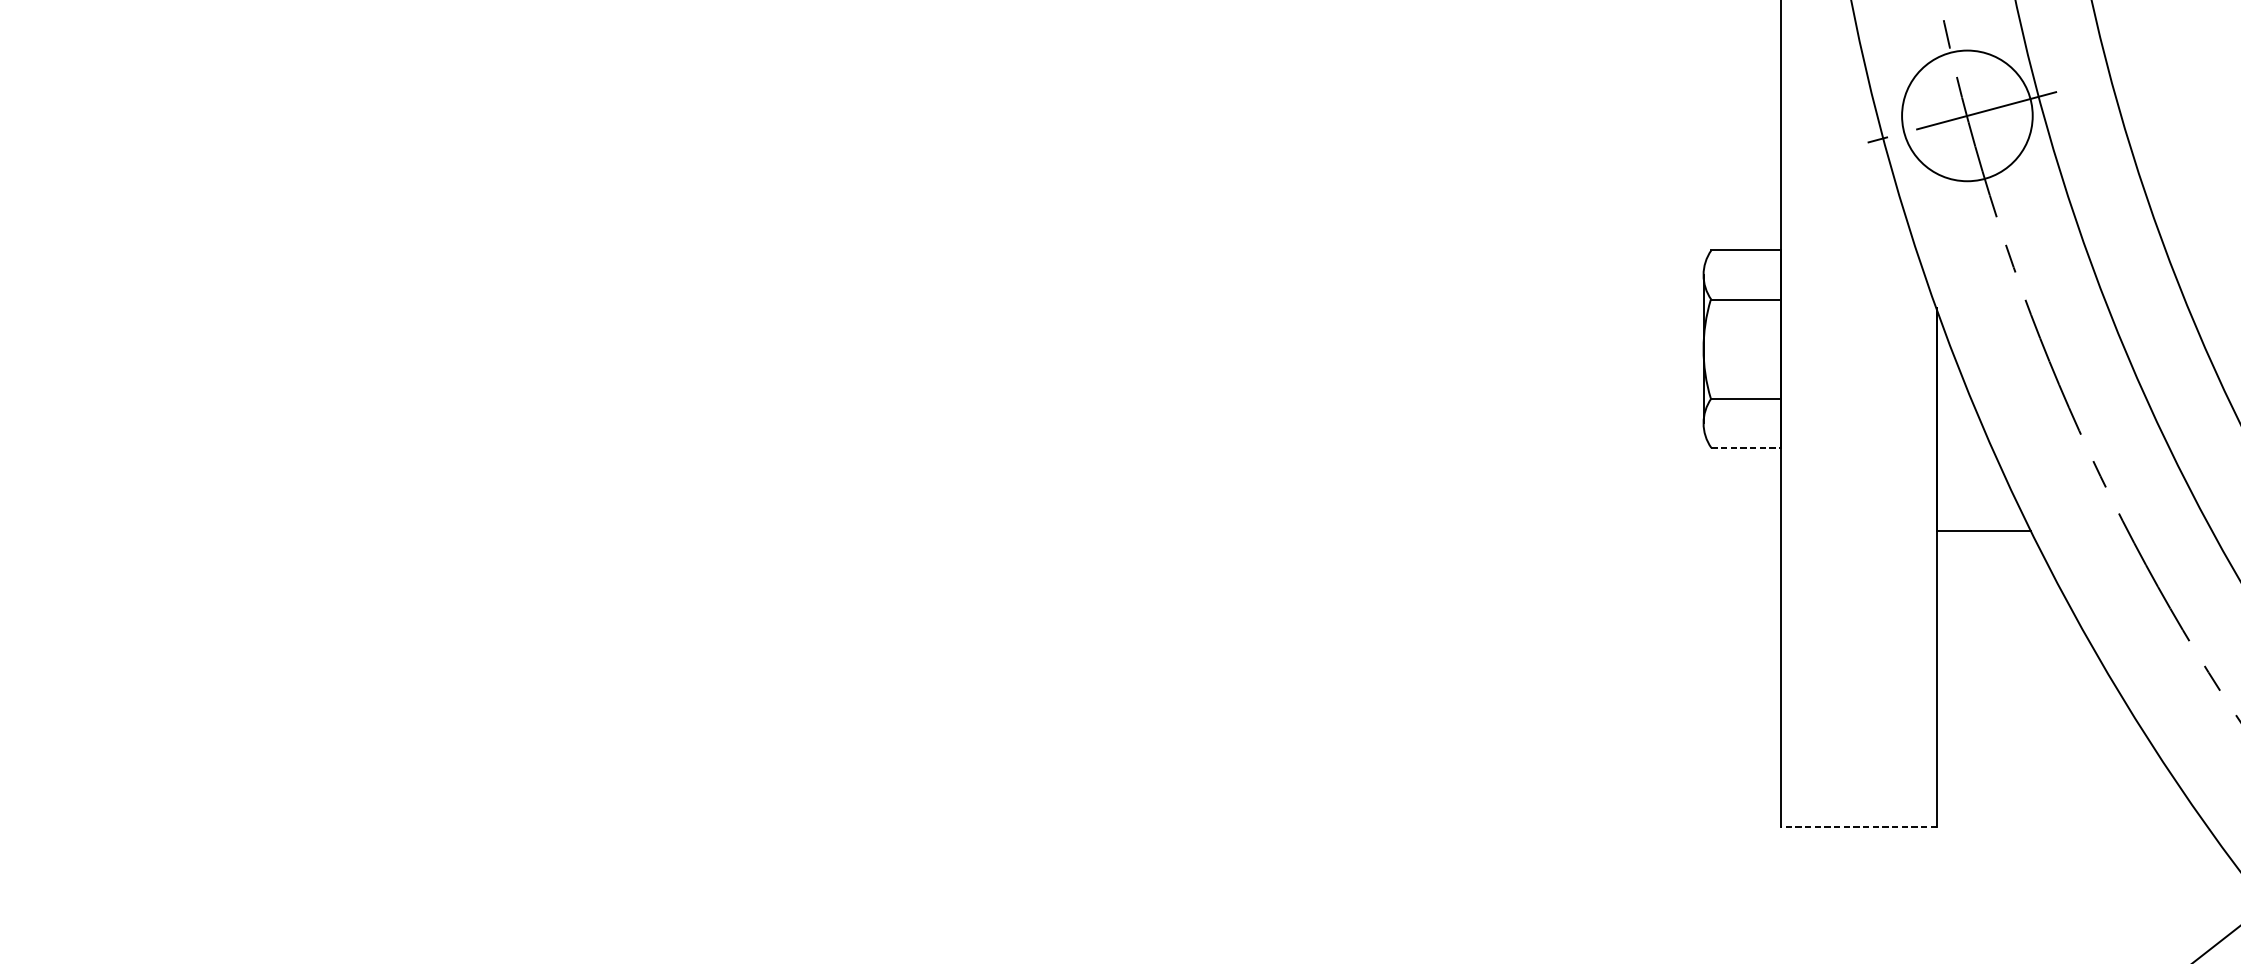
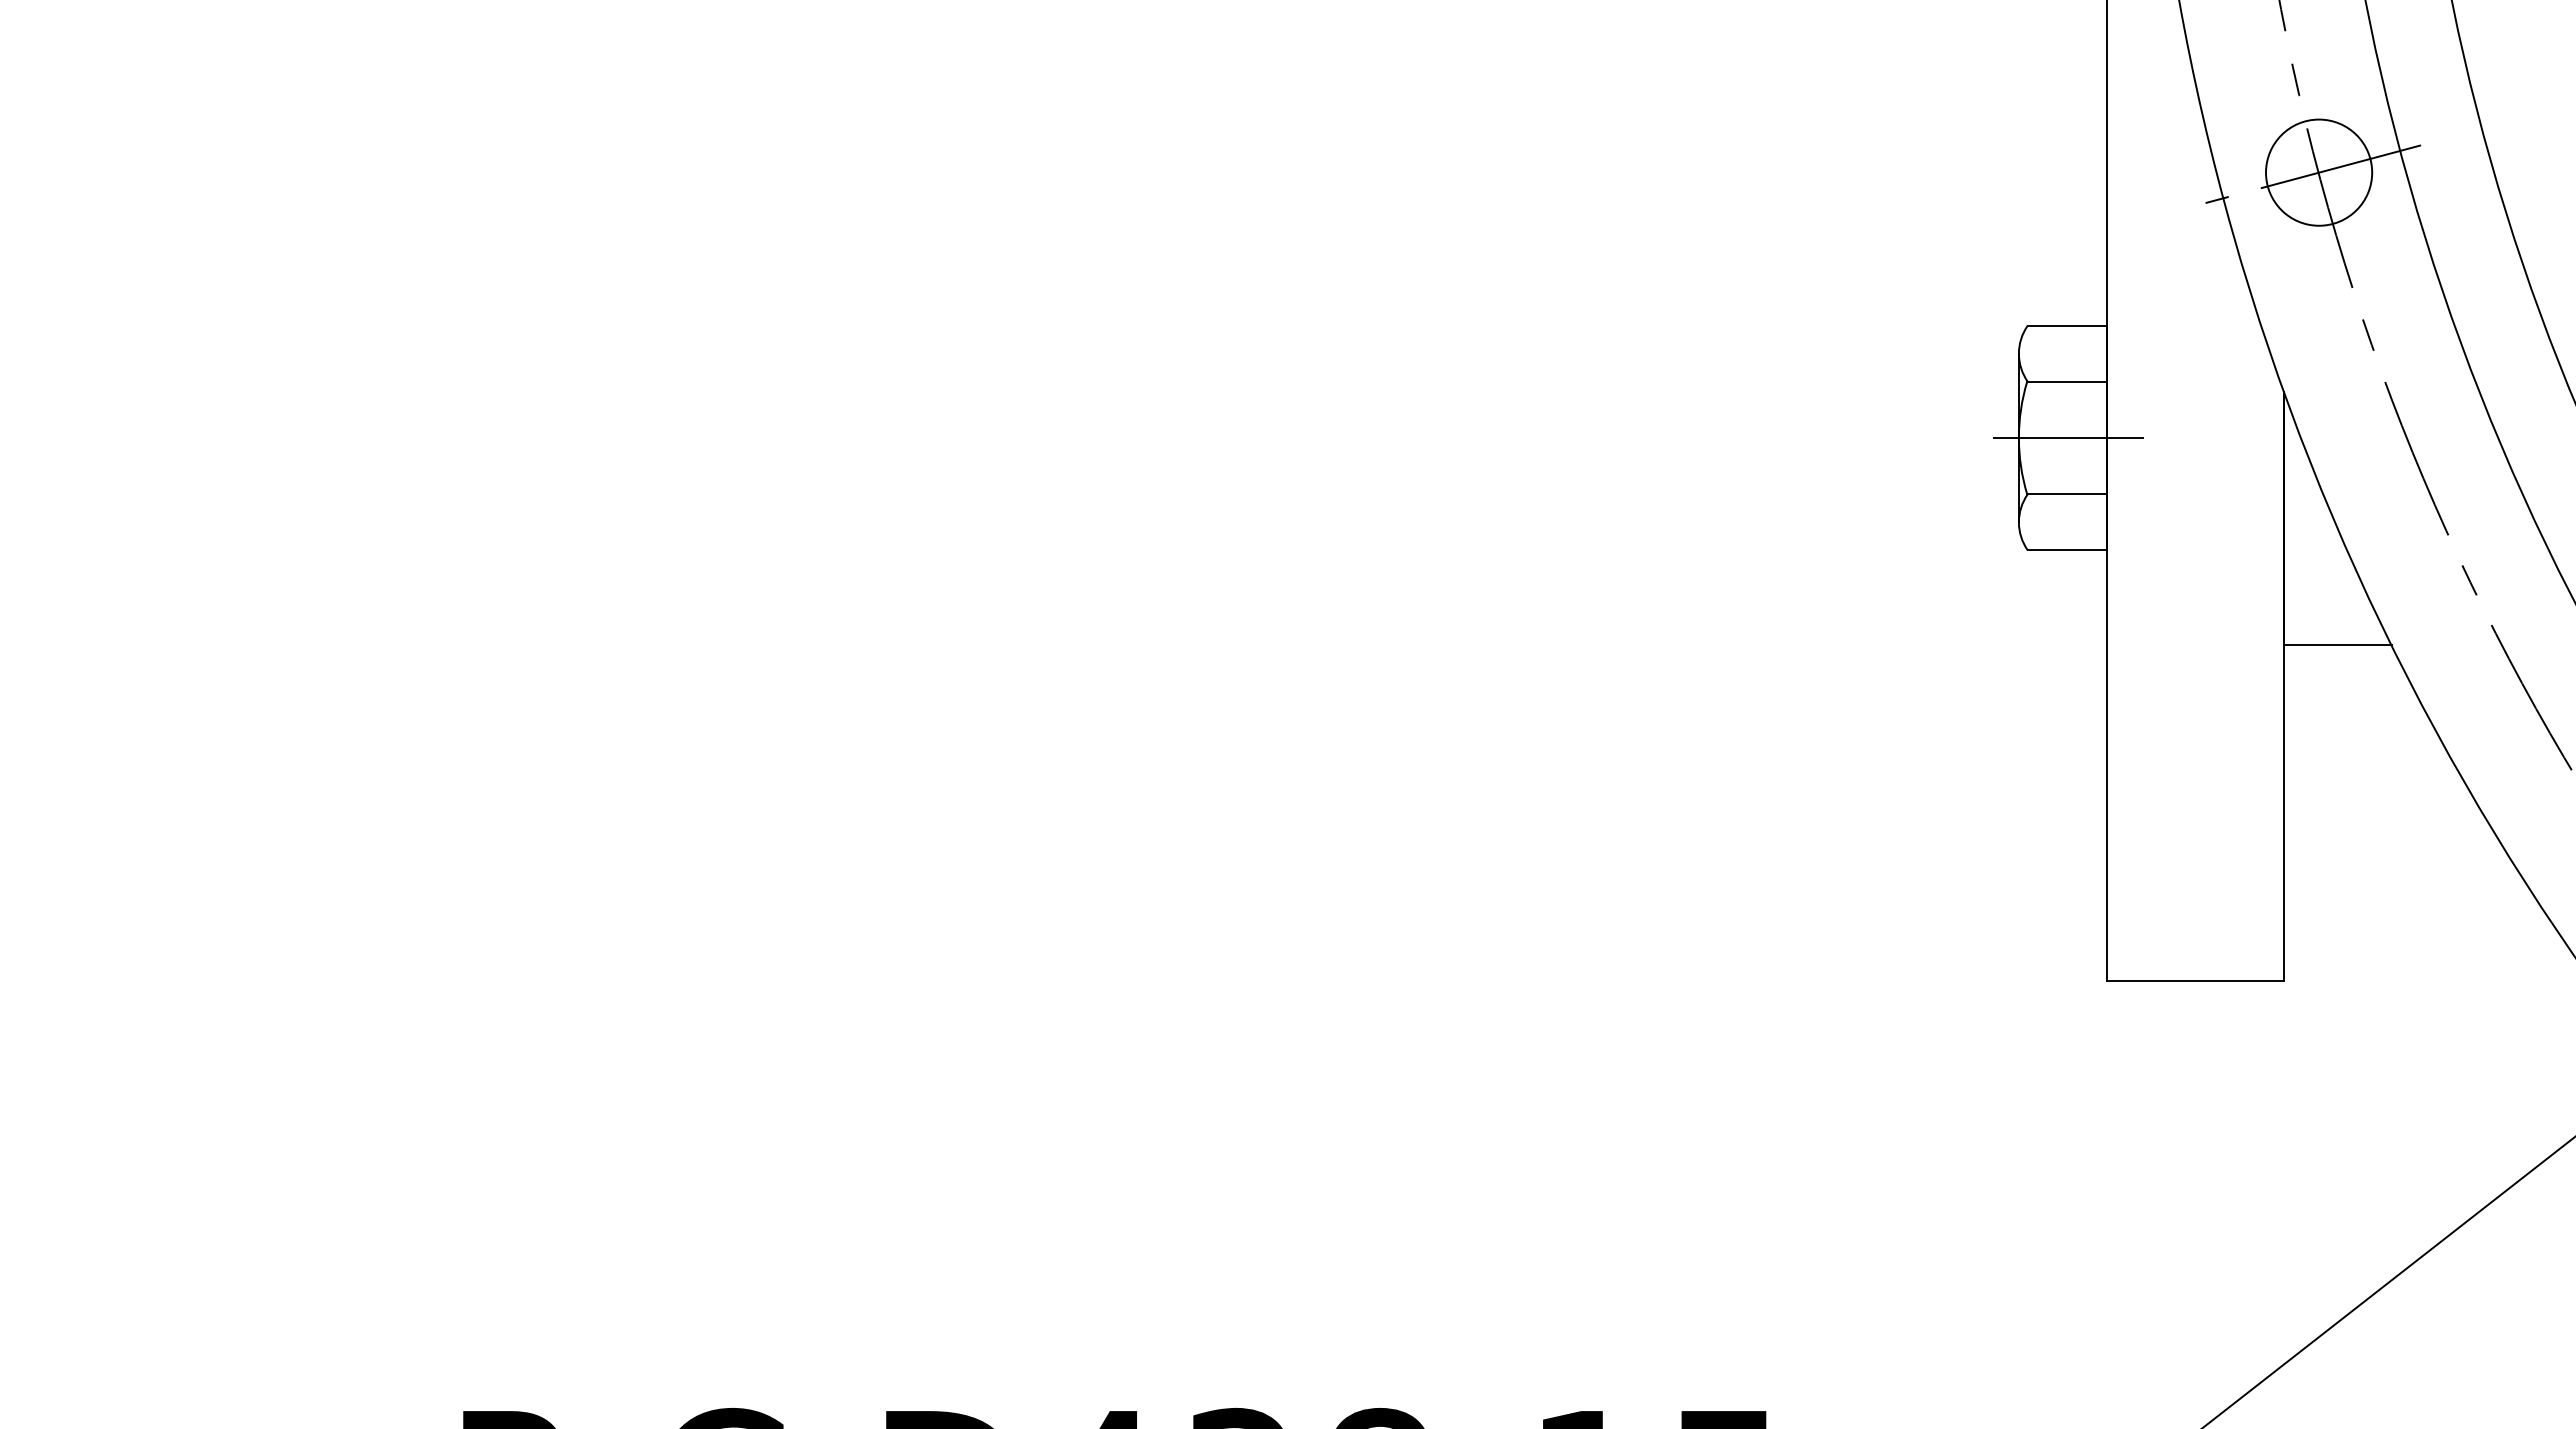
circle: (1967, 115) -> (2319, 172), size x0.71
line: (1747, 349) -> (2068, 438), added
line: (1746, 447) -> (2067, 550), dashed -> solid
line: (1858, 826) -> (2195, 981), dashed -> solid

